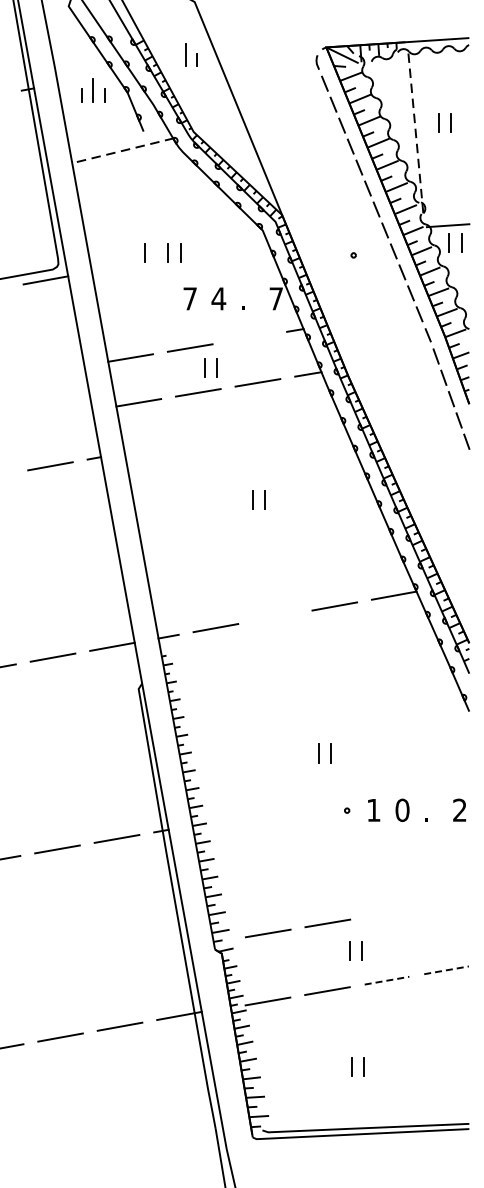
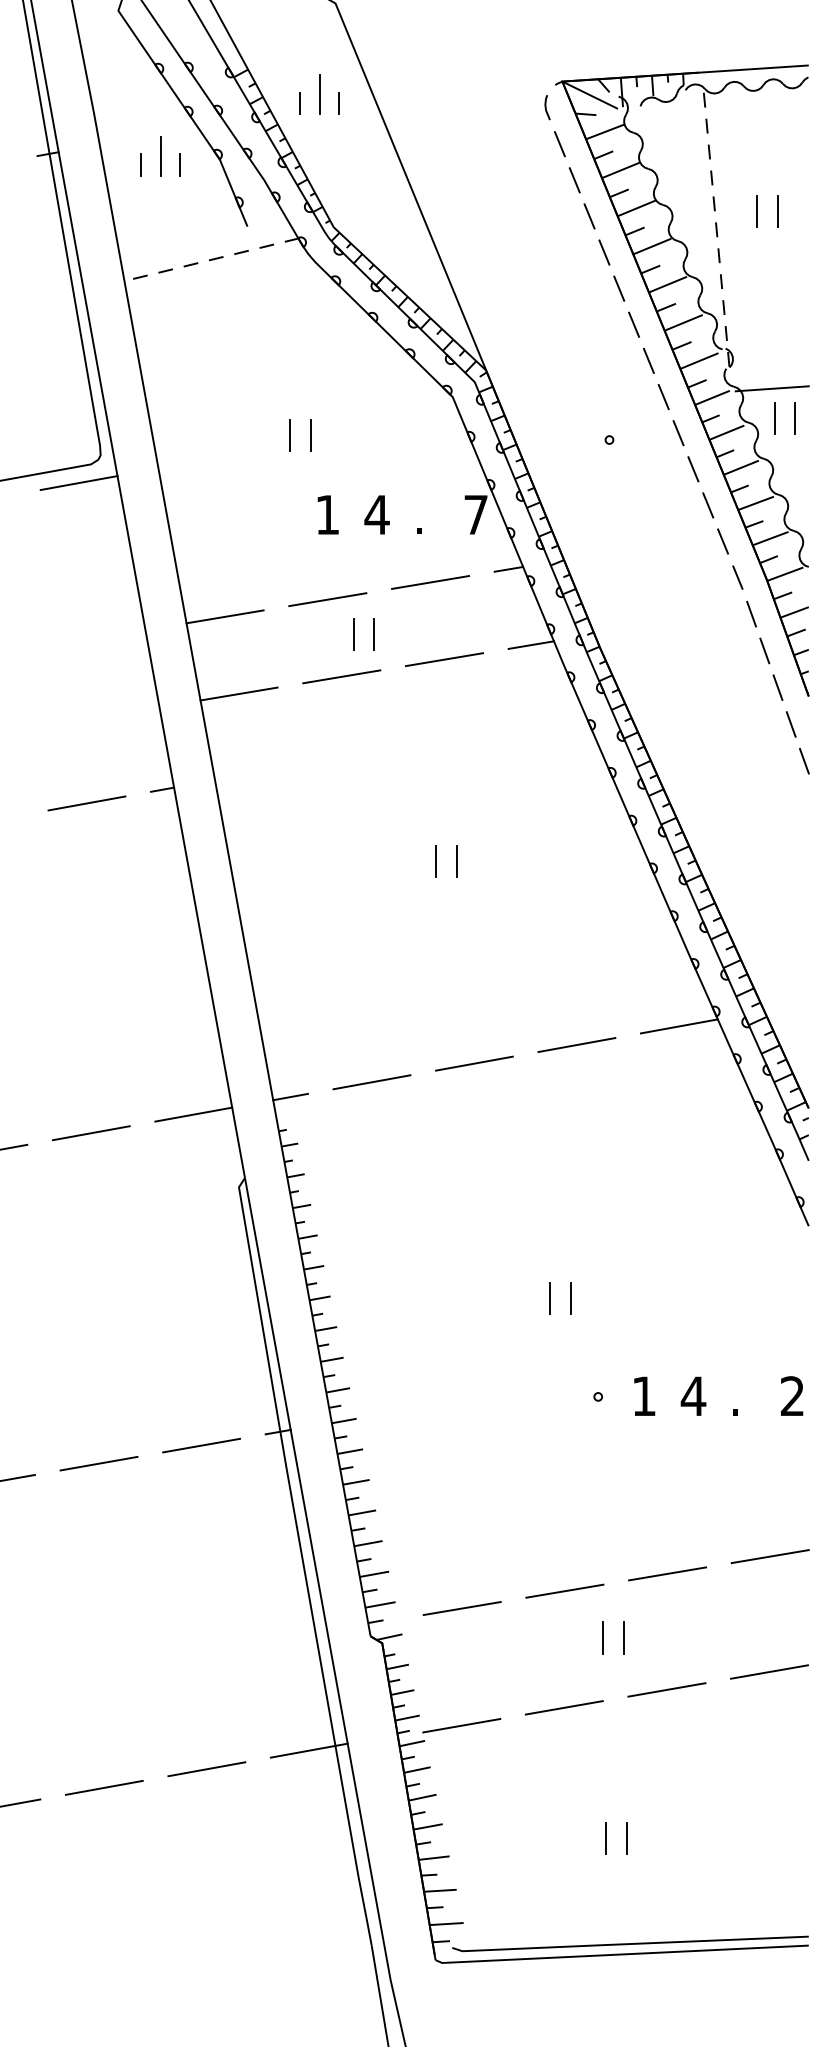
line: (173, 59) -> (298, 102), added
line: (144, 252) -> (248, 434), removed
text: (189, 298) -> (326, 514), 7 -> 1
line: (249, 337) -> (429, 581), added
line: (275, 617) -> (474, 1063), added
text: (402, 809) -> (693, 1394), 0 -> 4
line: (446, 903) -> (769, 1556), added
line: (387, 913) -> (667, 1574), added
line: (446, 970) -> (769, 1672), dashed -> solid
line: (387, 980) -> (667, 1689), dashed -> solid

